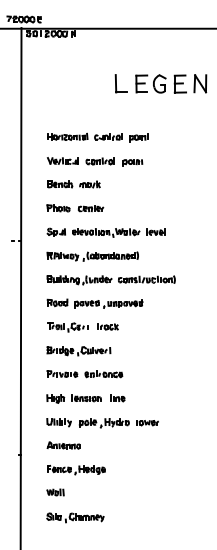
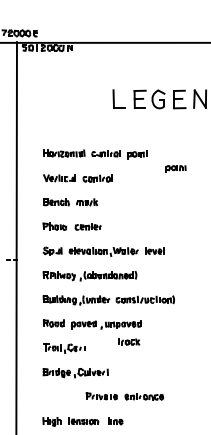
part: (132, 162) -> (175, 168), moved
part: (107, 326) -> (128, 341), moved
part: (84, 374) -> (124, 396), moved

